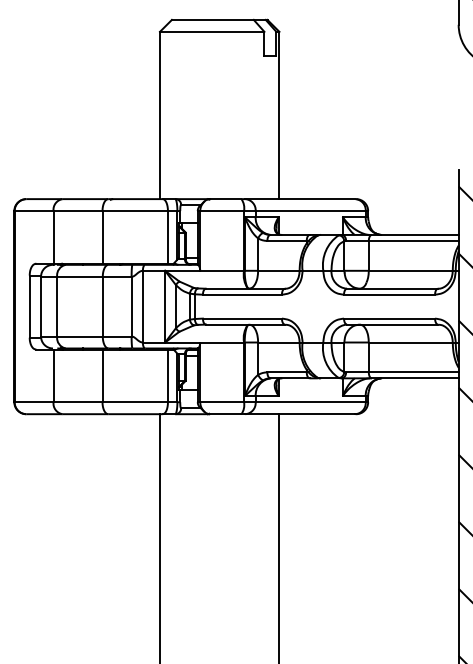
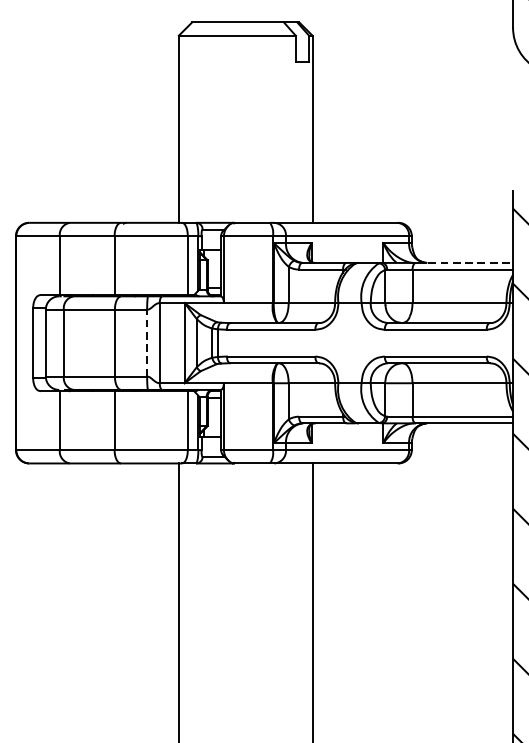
line: (415, 234) -> (464, 262), solid -> dashed
line: (131, 306) -> (147, 342), solid -> dashed

